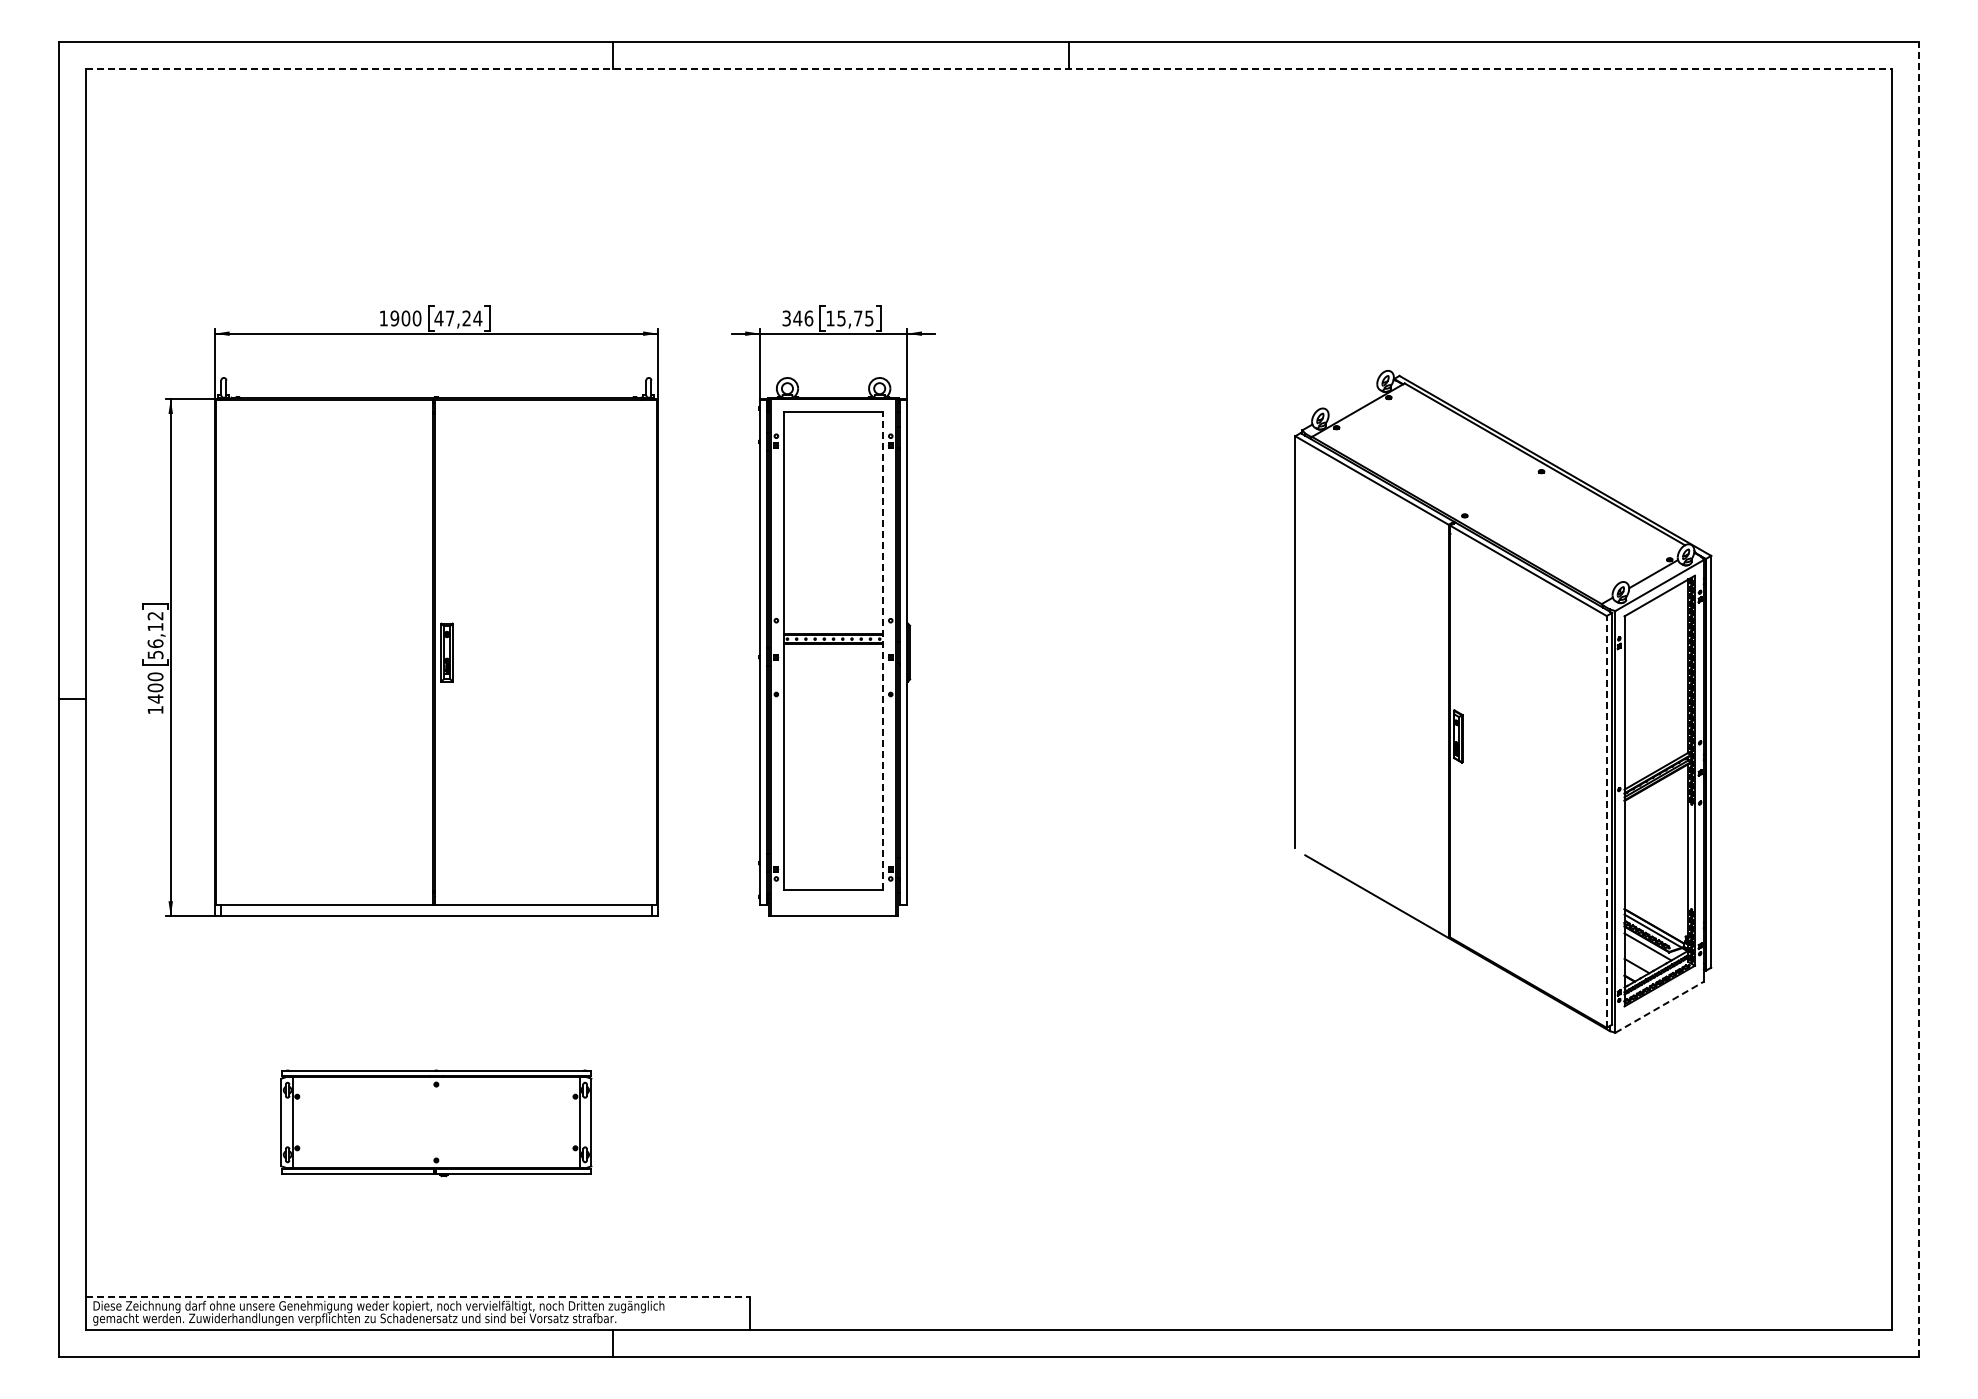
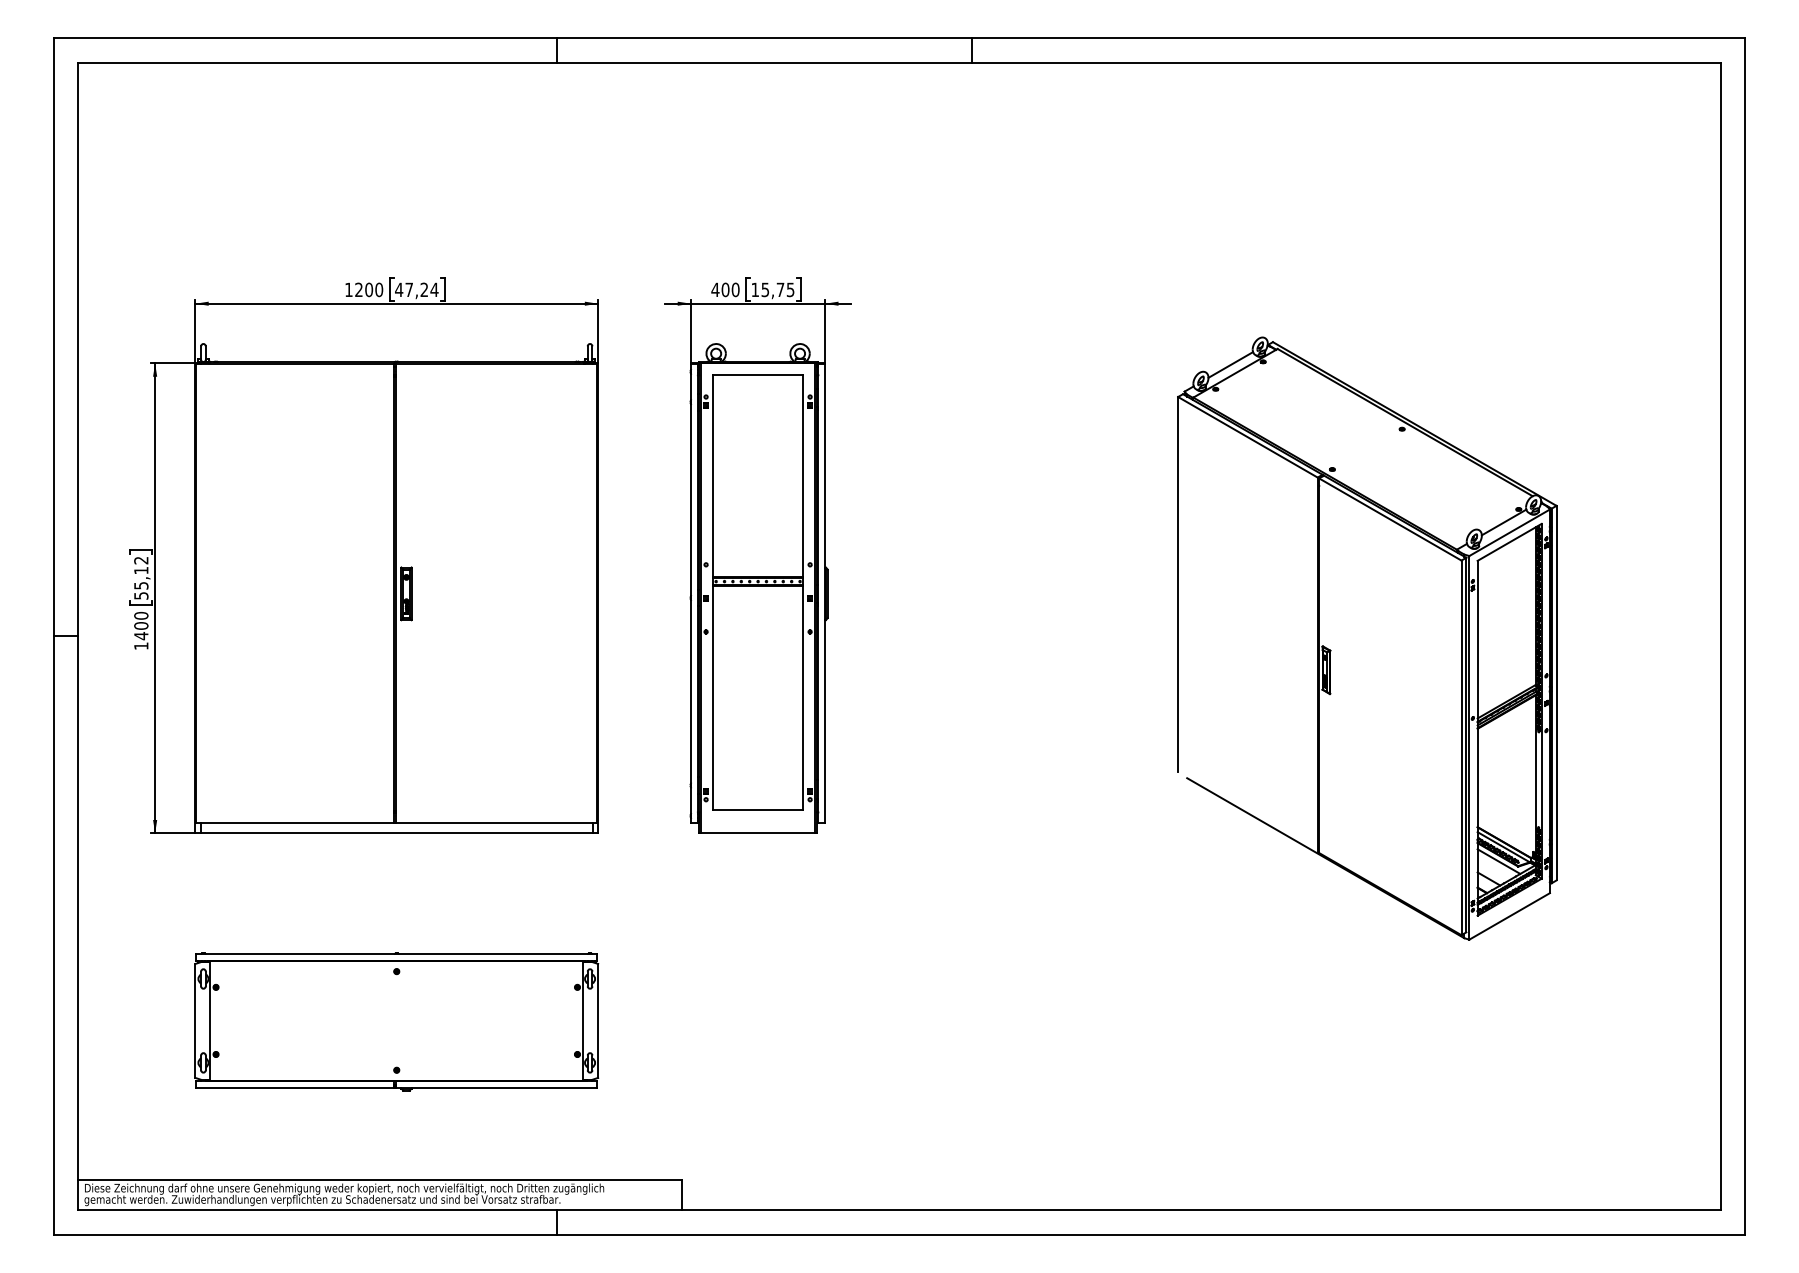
line: (989, 68) -> (899, 62), dashed -> solid
text: (394, 318) -> (358, 289), 1900 -> 1200
text: (797, 318) -> (725, 289), 346 -> 400
line: (1352, 400) -> (1230, 364), added
text: (155, 643) -> (141, 585), 56,12 -> 55,12
line: (883, 651) -> (803, 592), dashed -> solid
line: (1918, 699) -> (1745, 636), dashed -> solid
line: (1606, 821) -> (1461, 747), dashed -> solid
line: (1660, 1006) -> (1510, 915), dashed -> solid
part: (436, 1123) -> (396, 1022), size x1.43
line: (418, 1297) -> (380, 1180), dashed -> solid

